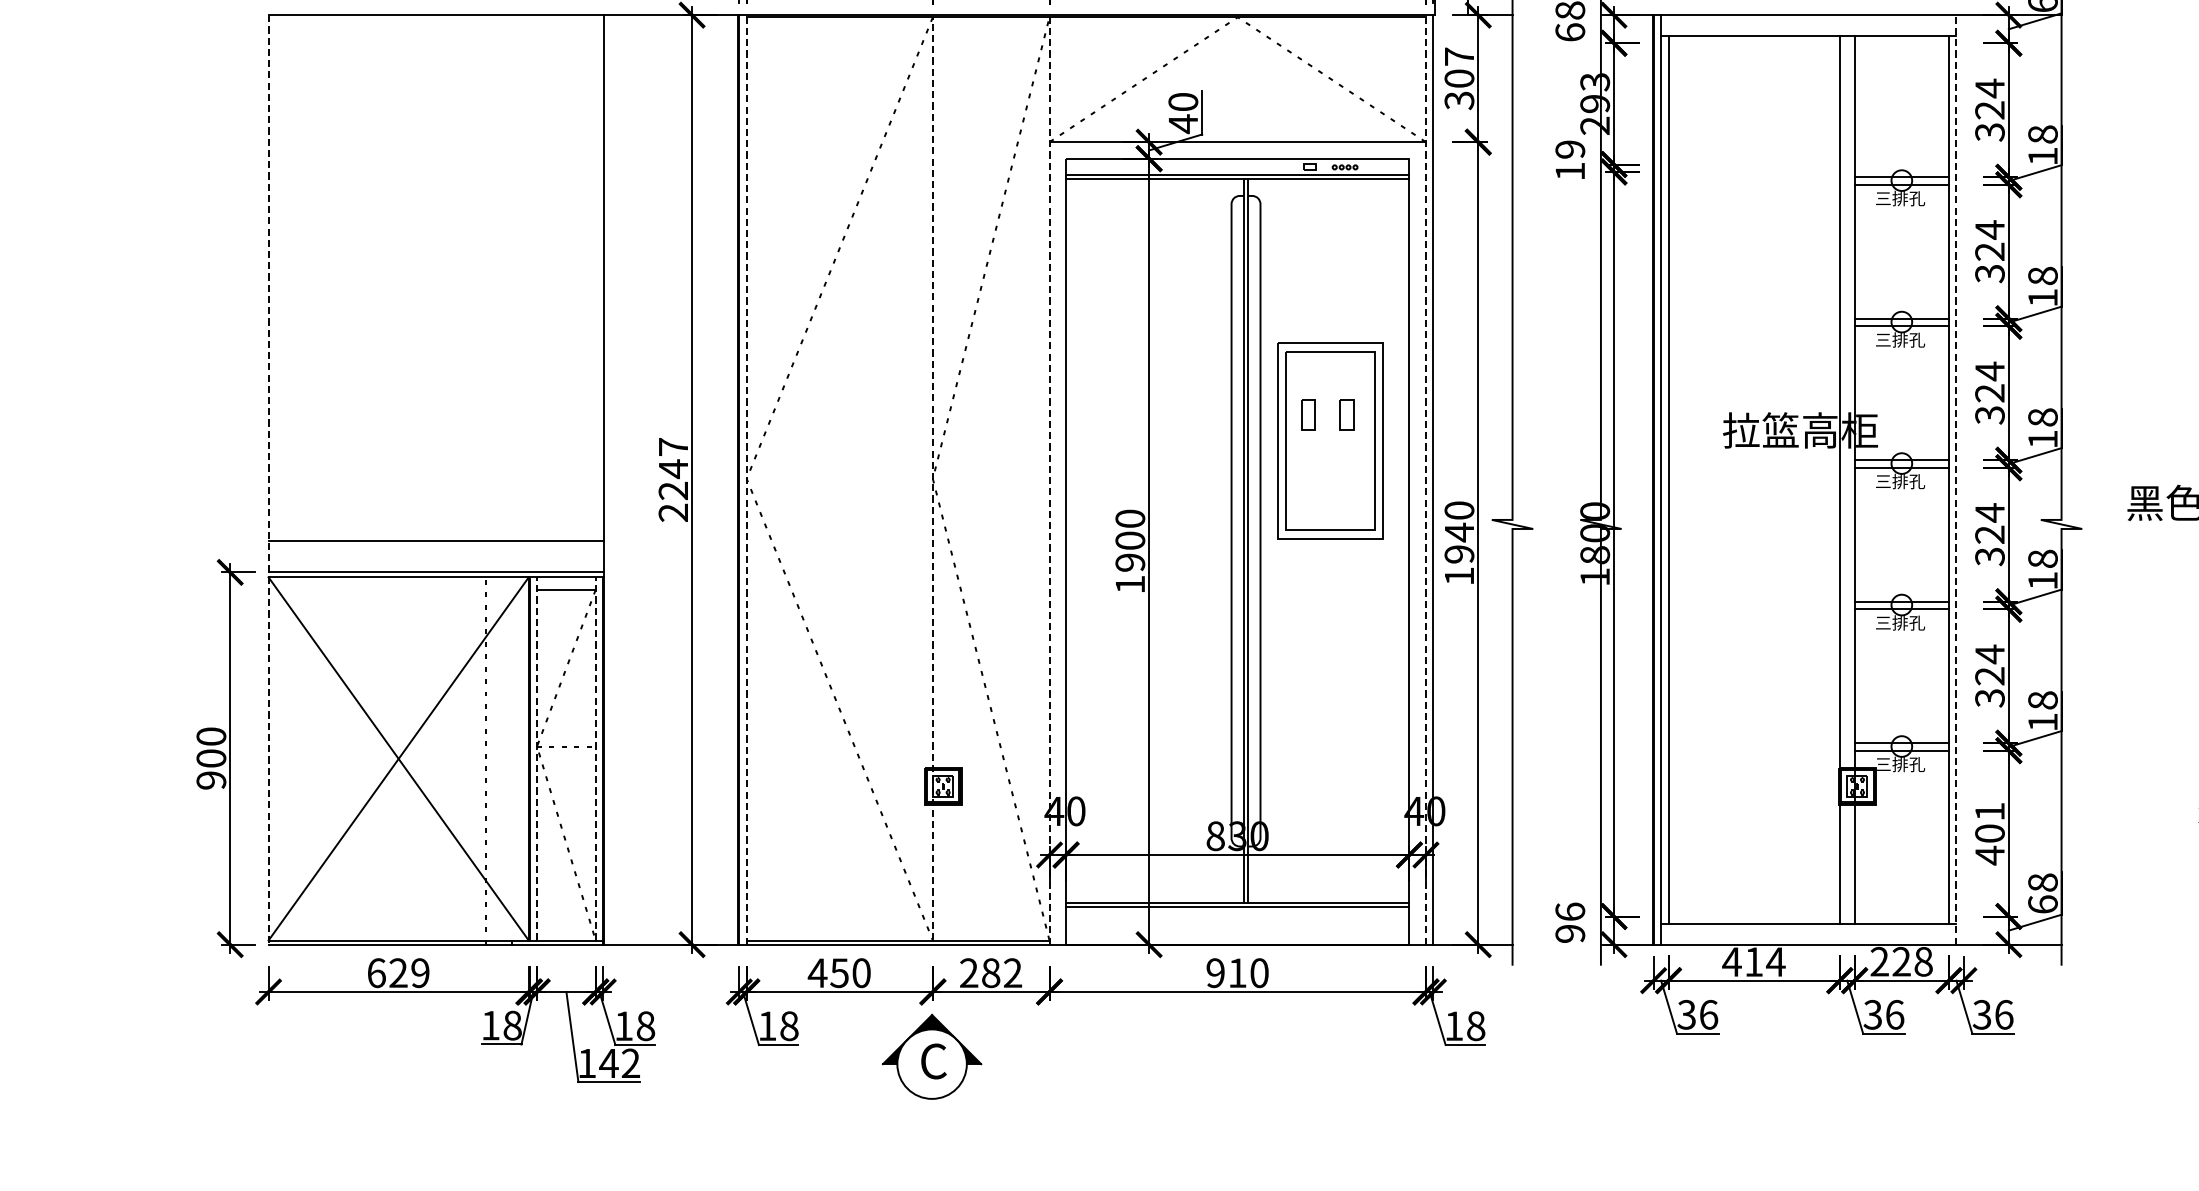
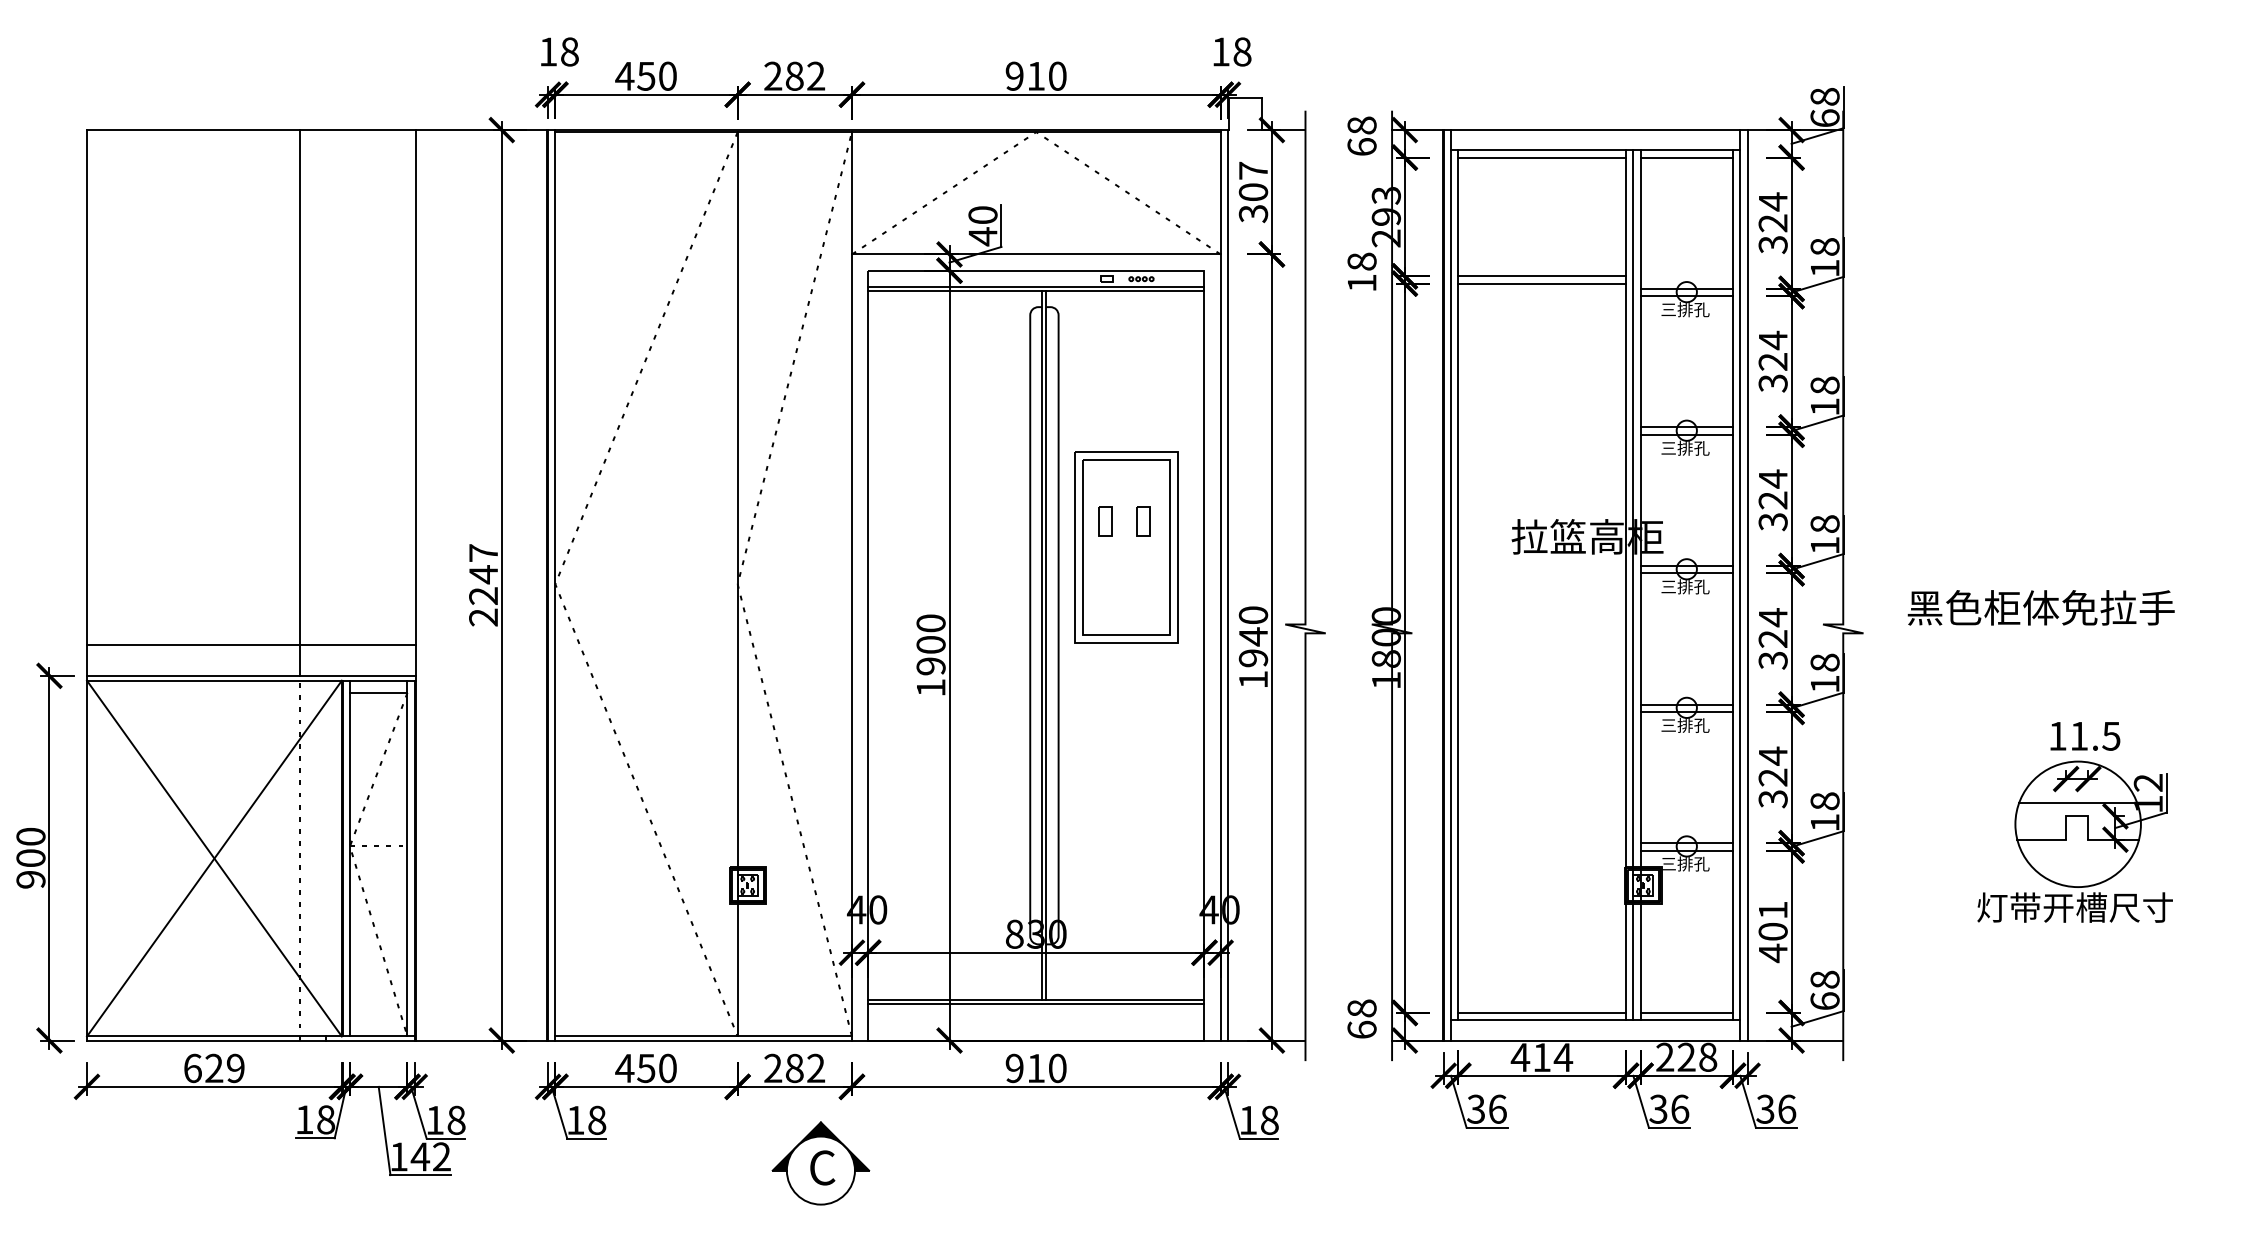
line: (1754, 43) -> (1542, 157), added
line: (1901, 43) -> (1686, 157), added
text: (1569, 149) -> (1361, 261), 19 -> 18
line: (1754, 164) -> (1542, 276), added
line: (1754, 171) -> (1542, 283), added
line: (485, 293) -> (299, 402), added
line: (932, 478) -> (737, 583), dashed -> solid
line: (746, 479) -> (555, 584), dashed -> solid
line: (1425, 479) -> (1220, 584), dashed -> solid
line: (1956, 479) -> (1740, 584), dashed -> solid
line: (269, 480) -> (87, 585), dashed -> solid
line: (1049, 480) -> (851, 585), dashed -> solid
line: (1847, 480) -> (1633, 585), added
line: (1963, 480) -> (1747, 585), added
line: (536, 758) -> (349, 858), dashed -> solid
line: (595, 758) -> (407, 858), dashed -> solid
line: (1754, 916) -> (1542, 1012), added
line: (1901, 916) -> (1686, 1012), added
text: (1569, 922) -> (1361, 1018), 96 -> 68
part: (931, 1056) -> (820, 1163), moved

